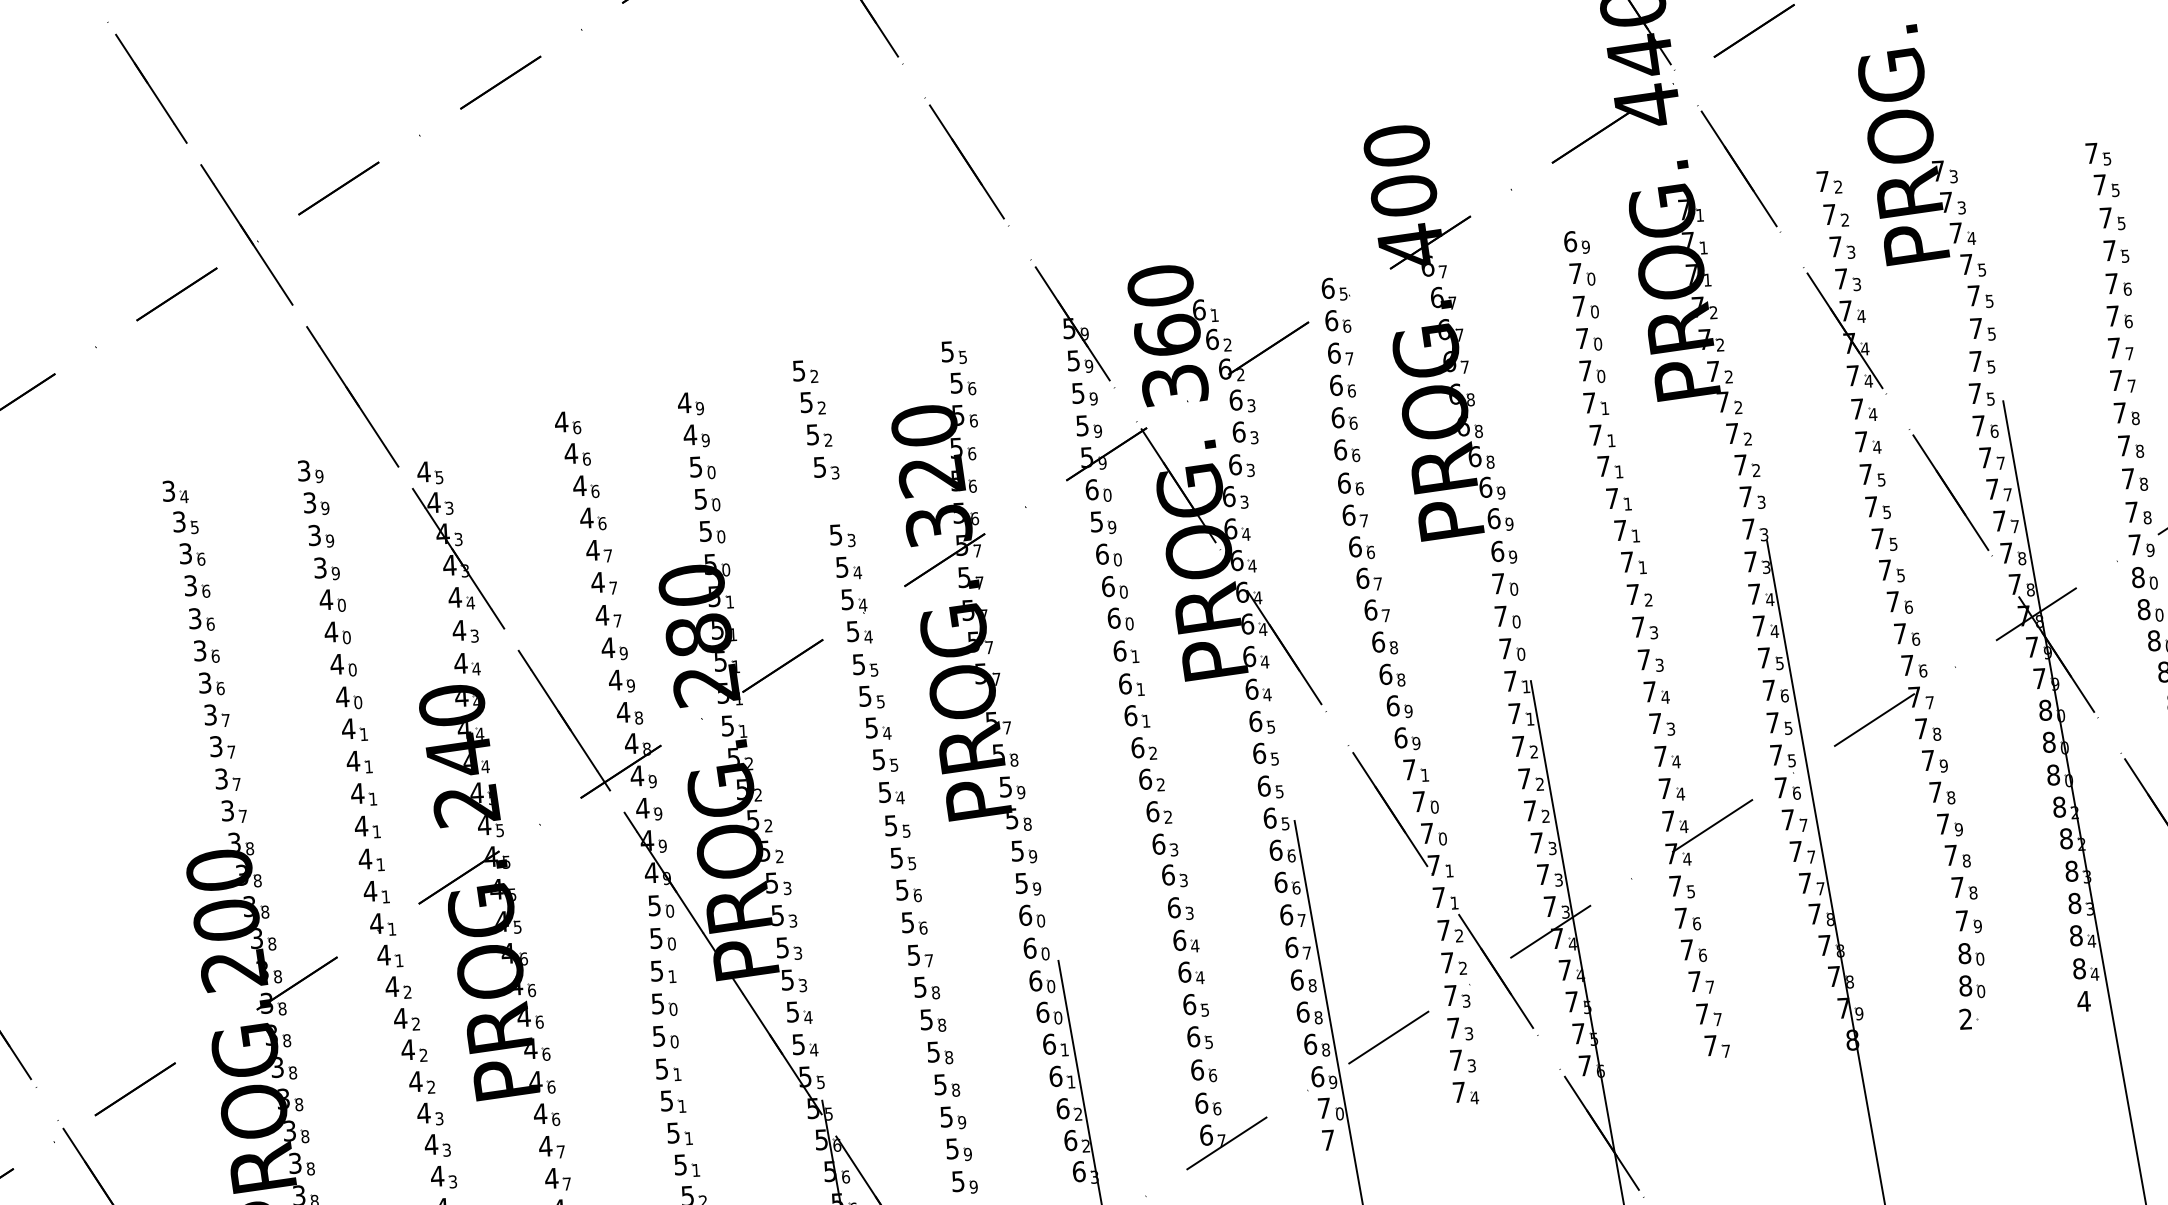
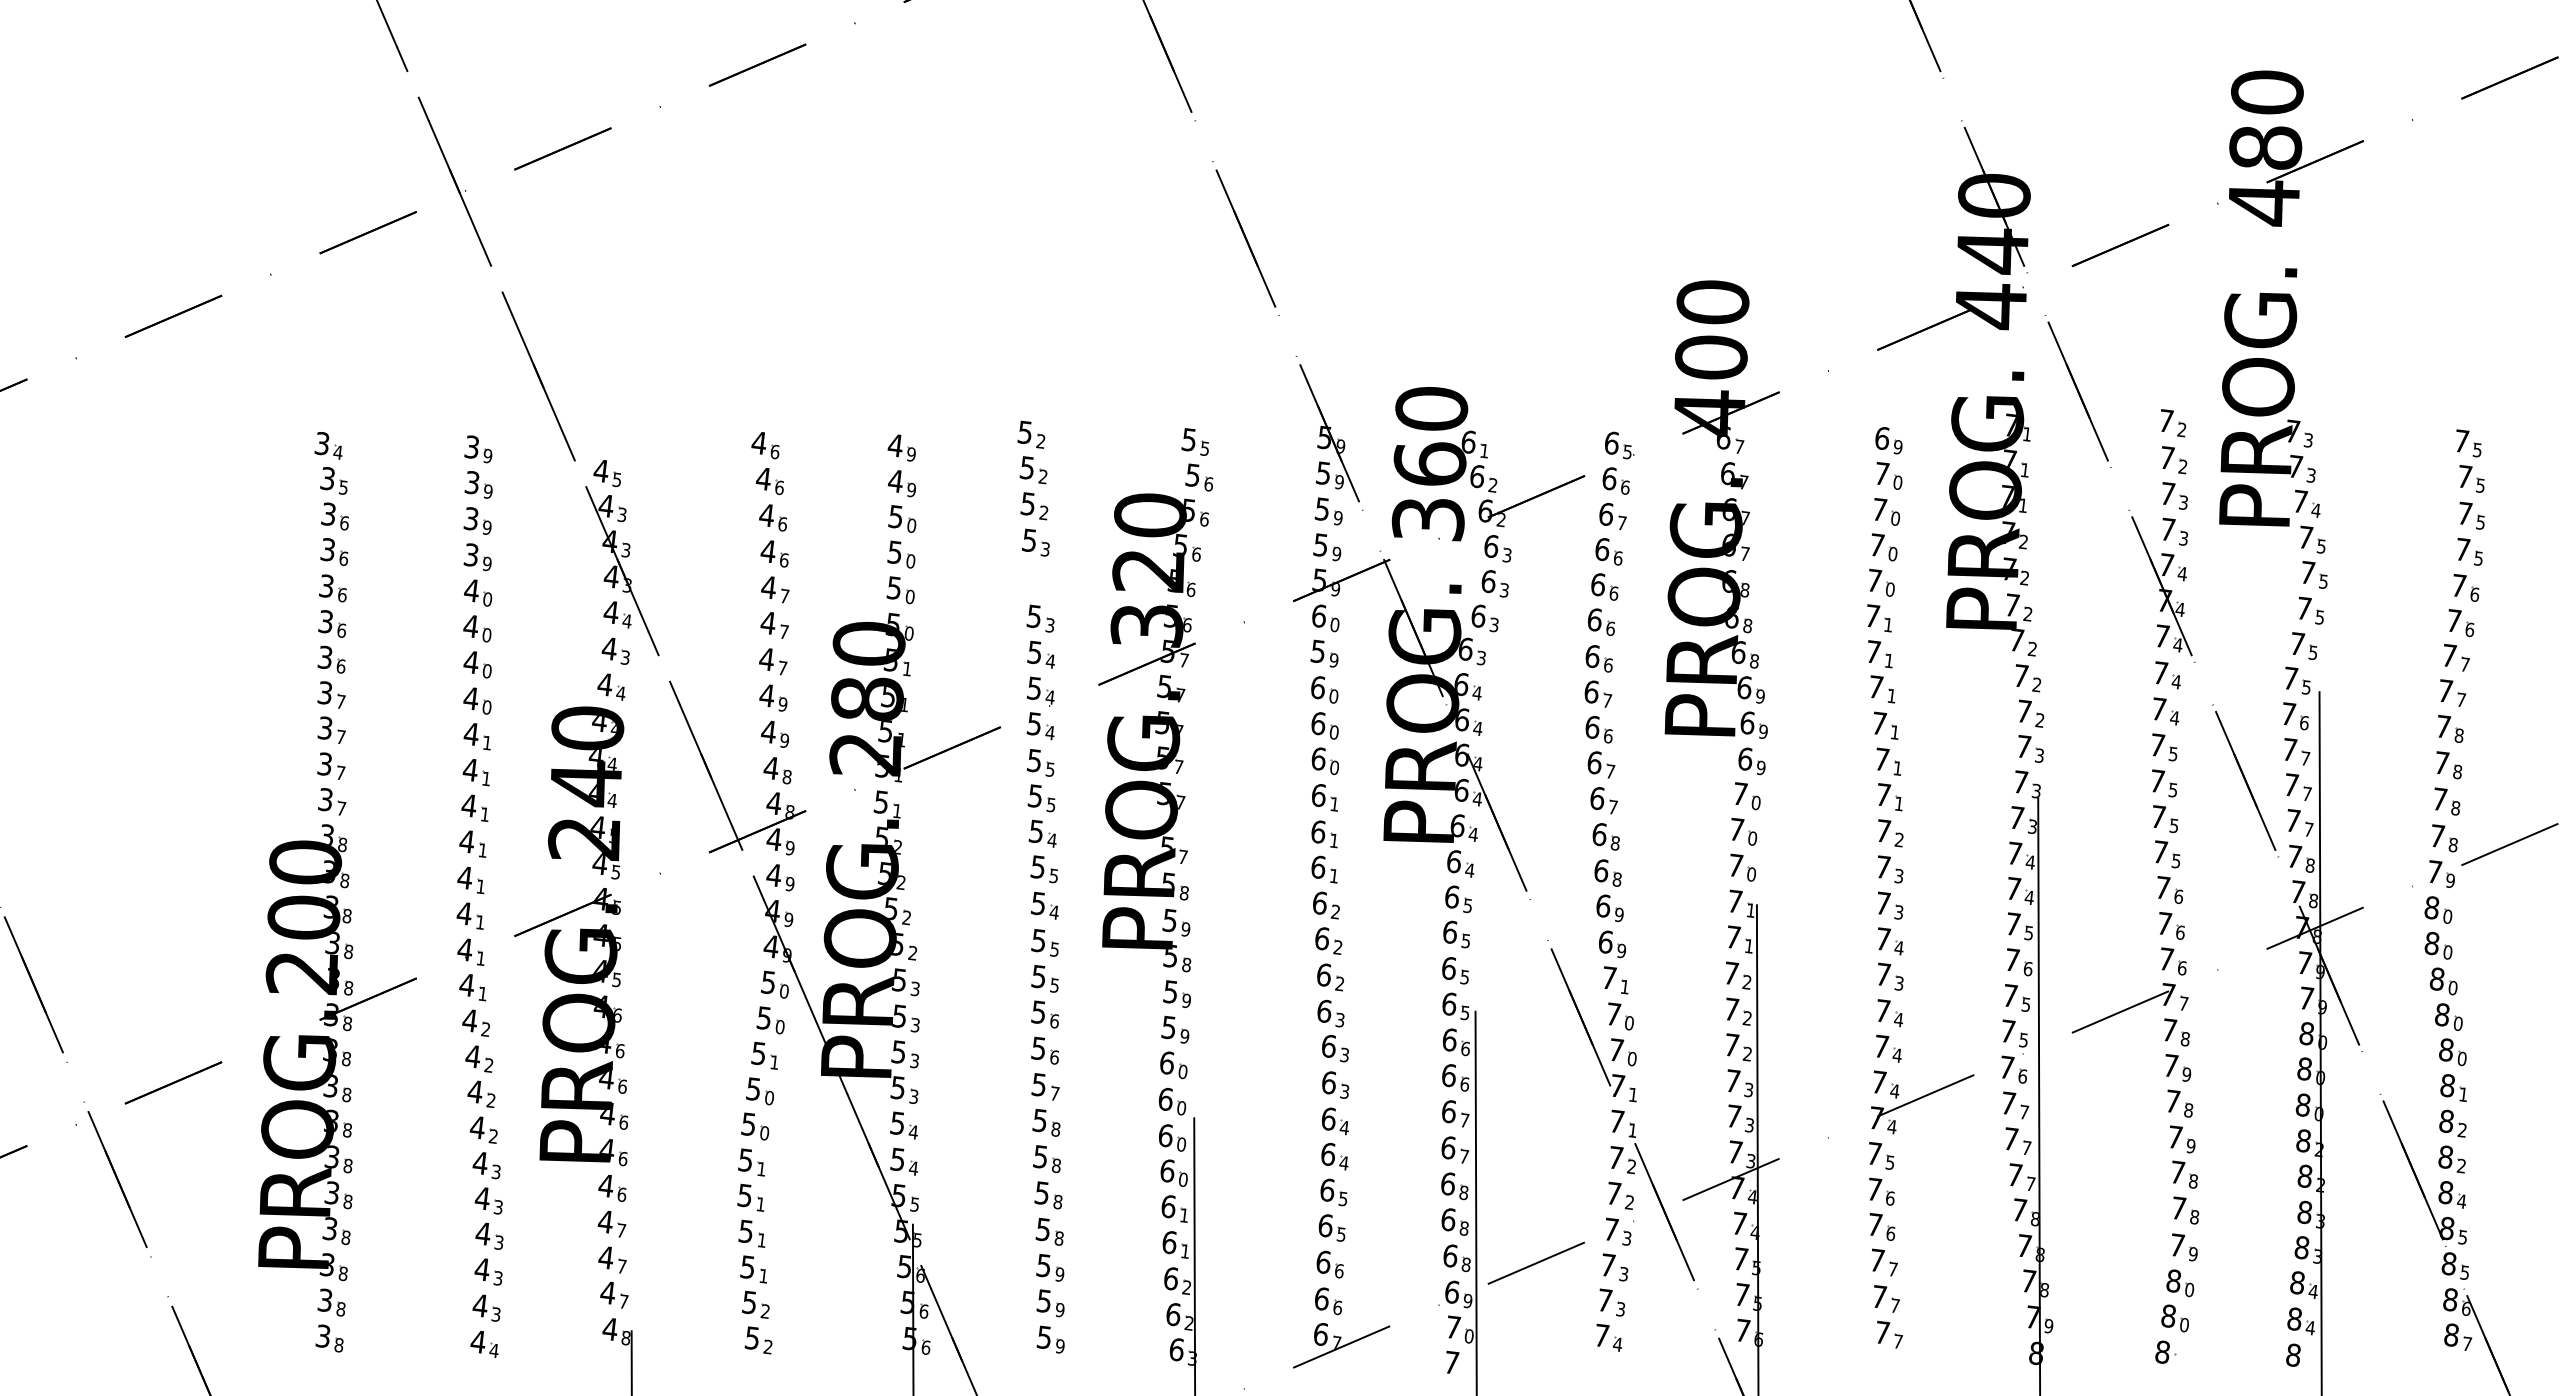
text: (2082, 1000) -> (2292, 1354), 4 -> 8
text: (1964, 1018) -> (2161, 1351), 2 -> 8

